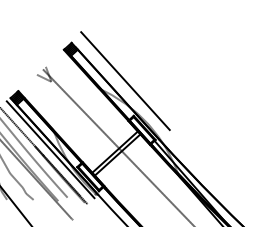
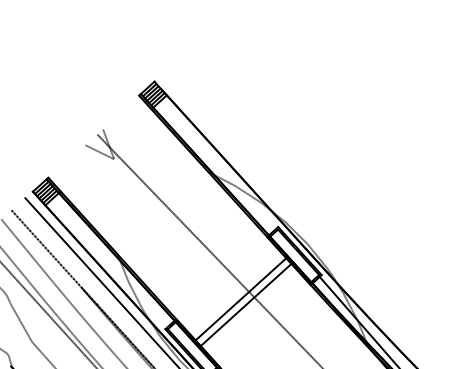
line: (125, 81) -> (261, 158), removed

